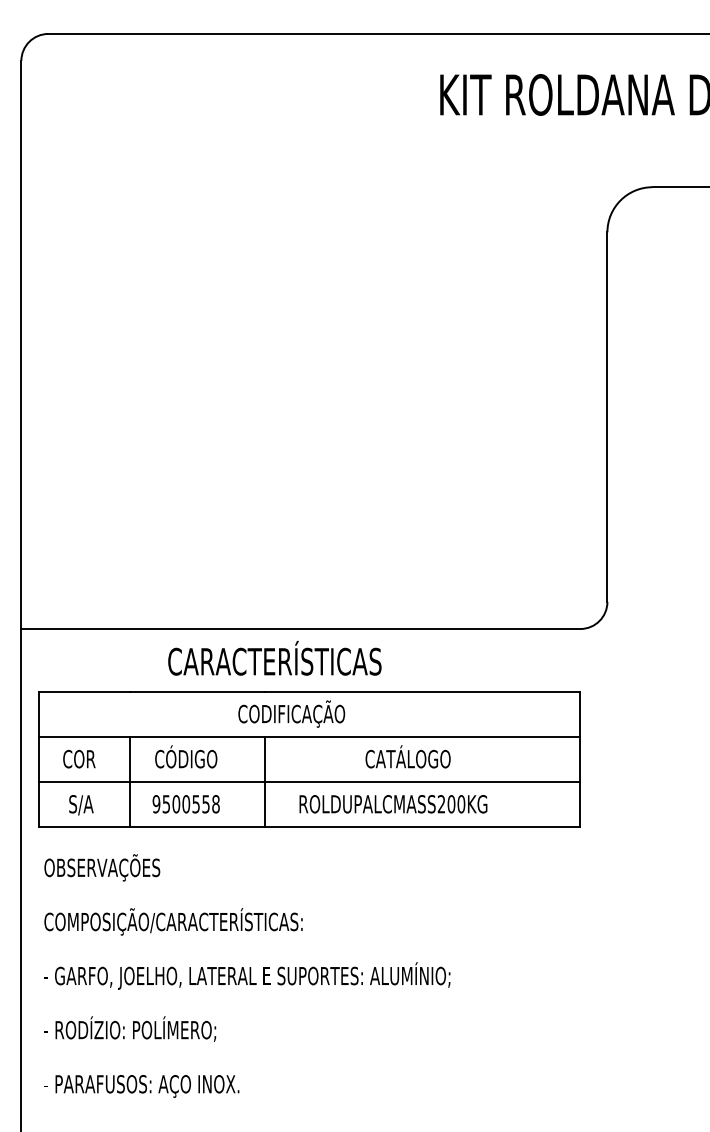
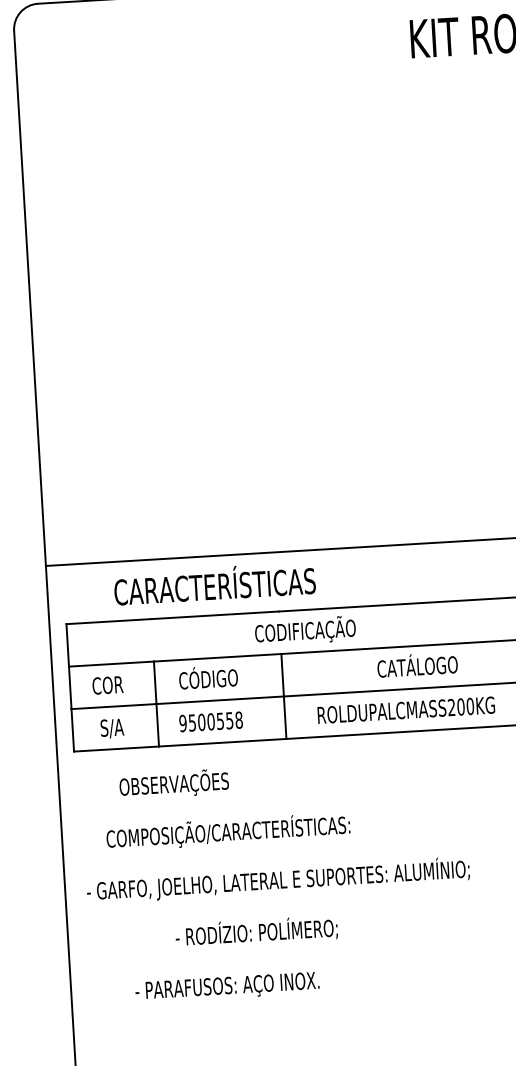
text: (274, 658) -> (214, 583), moved
text: (102, 867) -> (174, 783), moved
text: (173, 921) -> (228, 831), moved
text: (130, 1028) -> (256, 931), moved
text: (141, 1086) -> (227, 987), moved

